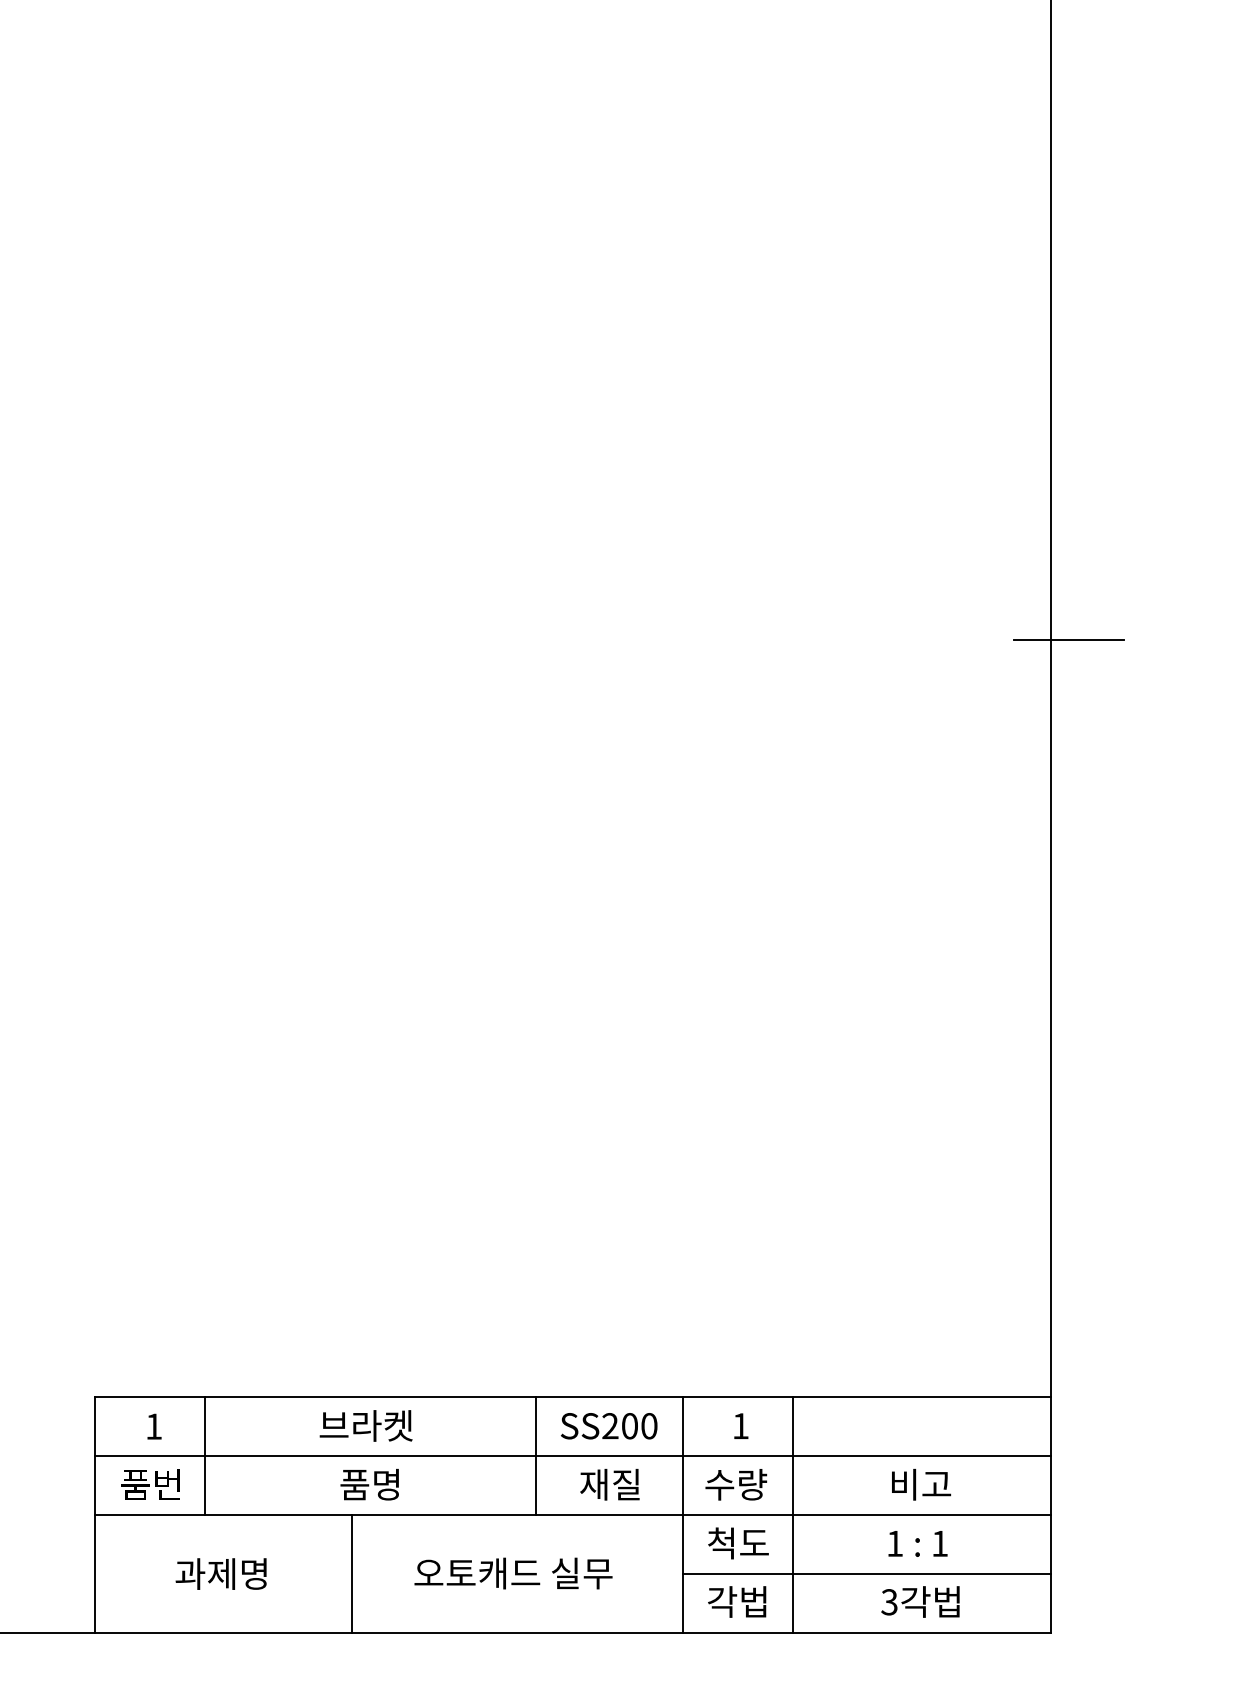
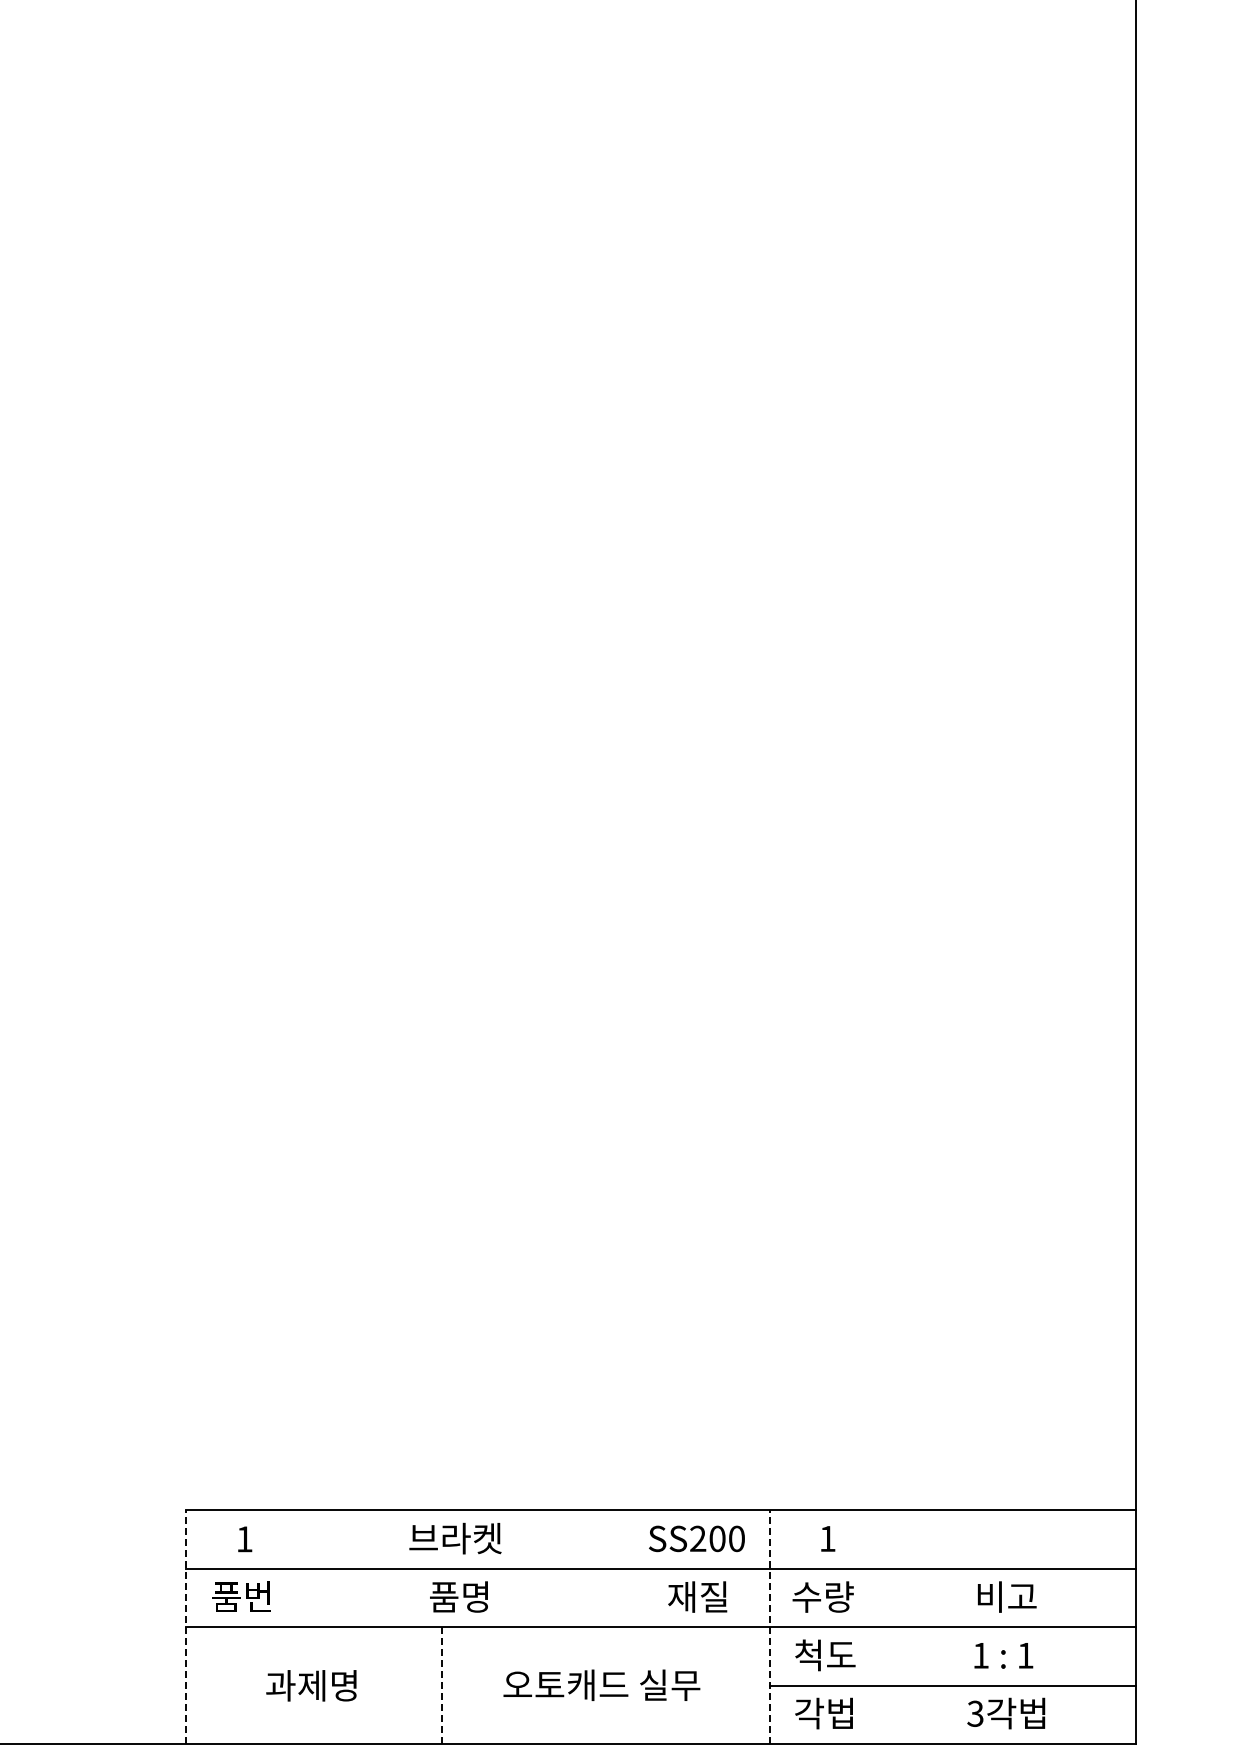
line: (1068, 640) -> (1153, 758), removed
line: (205, 1456) -> (295, 1568), removed
line: (536, 1456) -> (624, 1568), removed
line: (94, 1515) -> (185, 1627), solid -> dashed
line: (683, 1515) -> (770, 1627), solid -> dashed
line: (792, 1515) -> (879, 1627), removed
line: (352, 1574) -> (441, 1686), solid -> dashed

